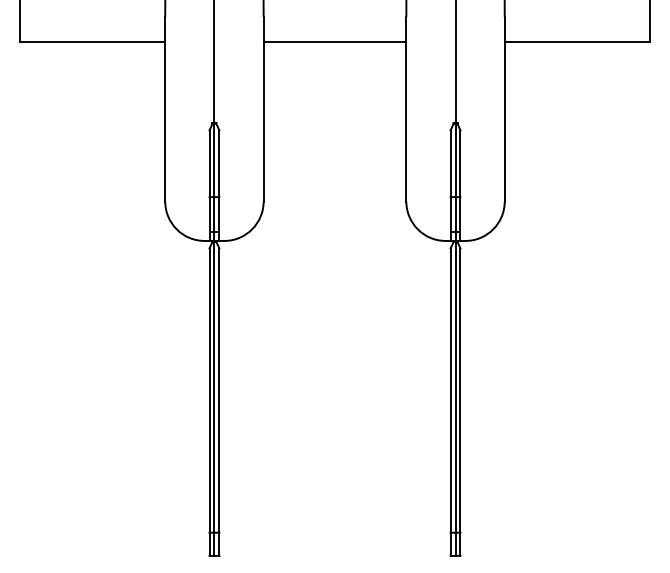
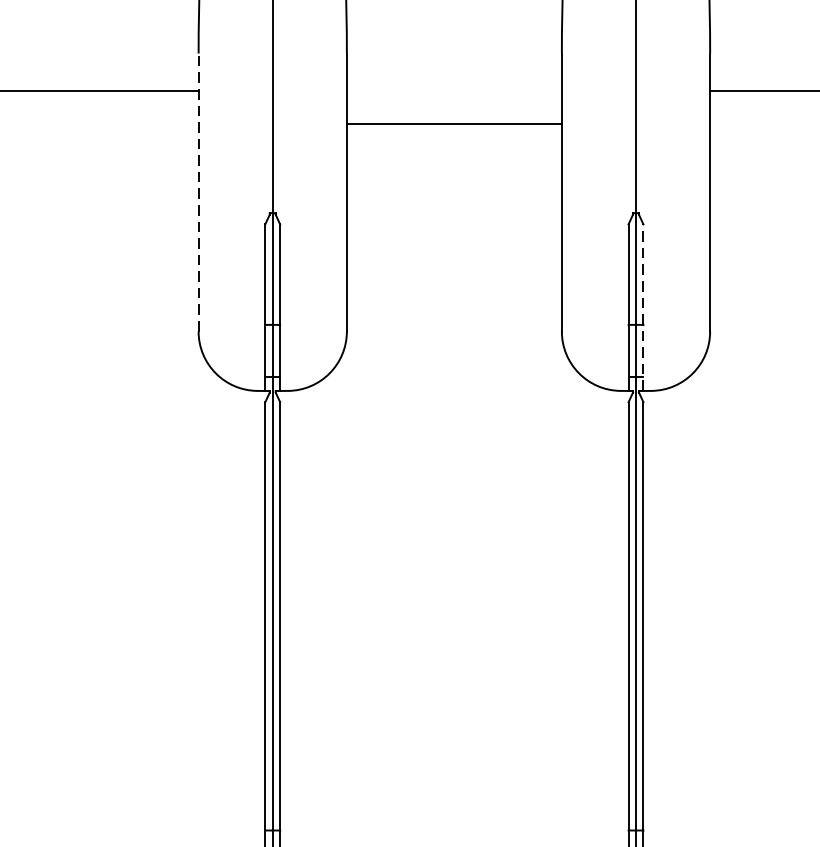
line: (334, 41) -> (453, 123), moved
line: (165, 108) -> (199, 191), solid -> dashed
line: (460, 185) -> (643, 307), solid -> dashed

